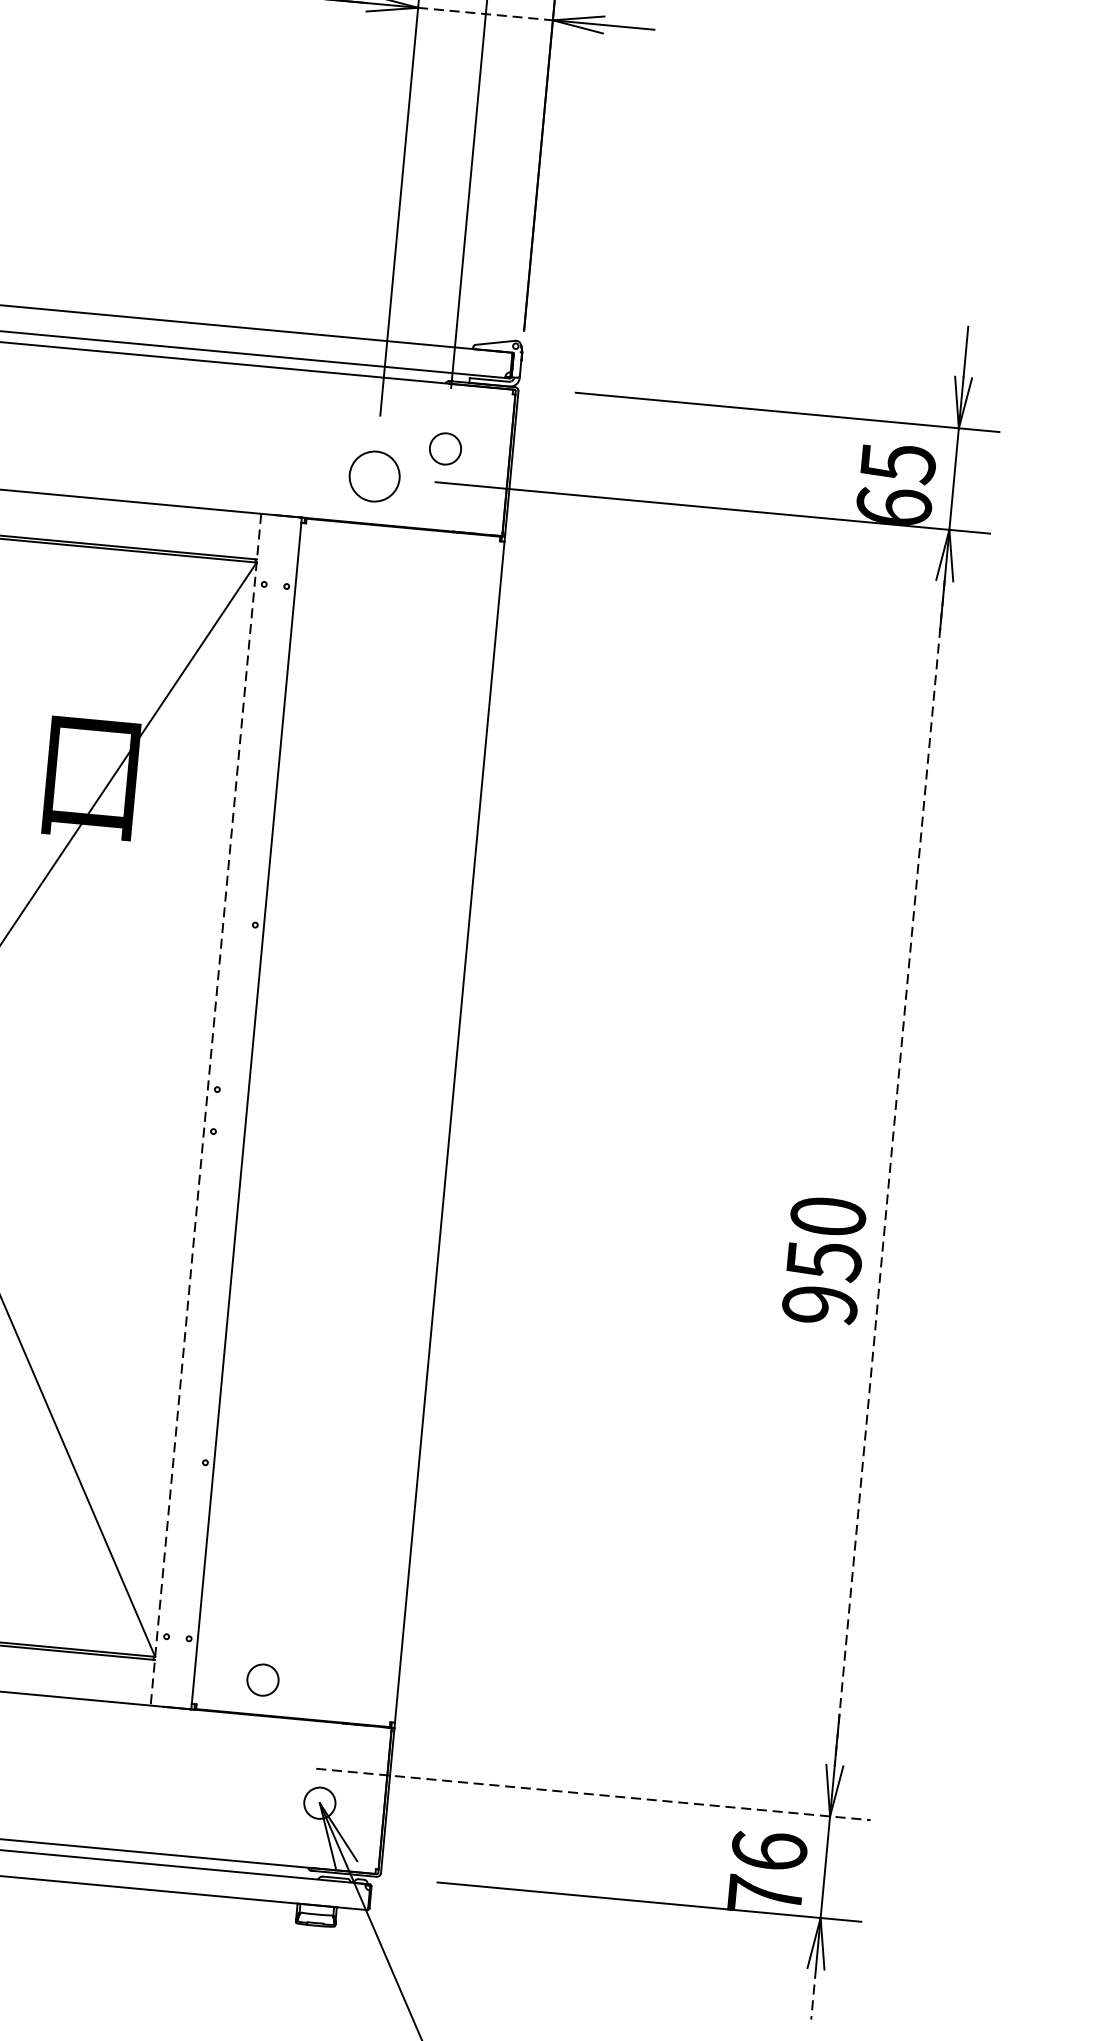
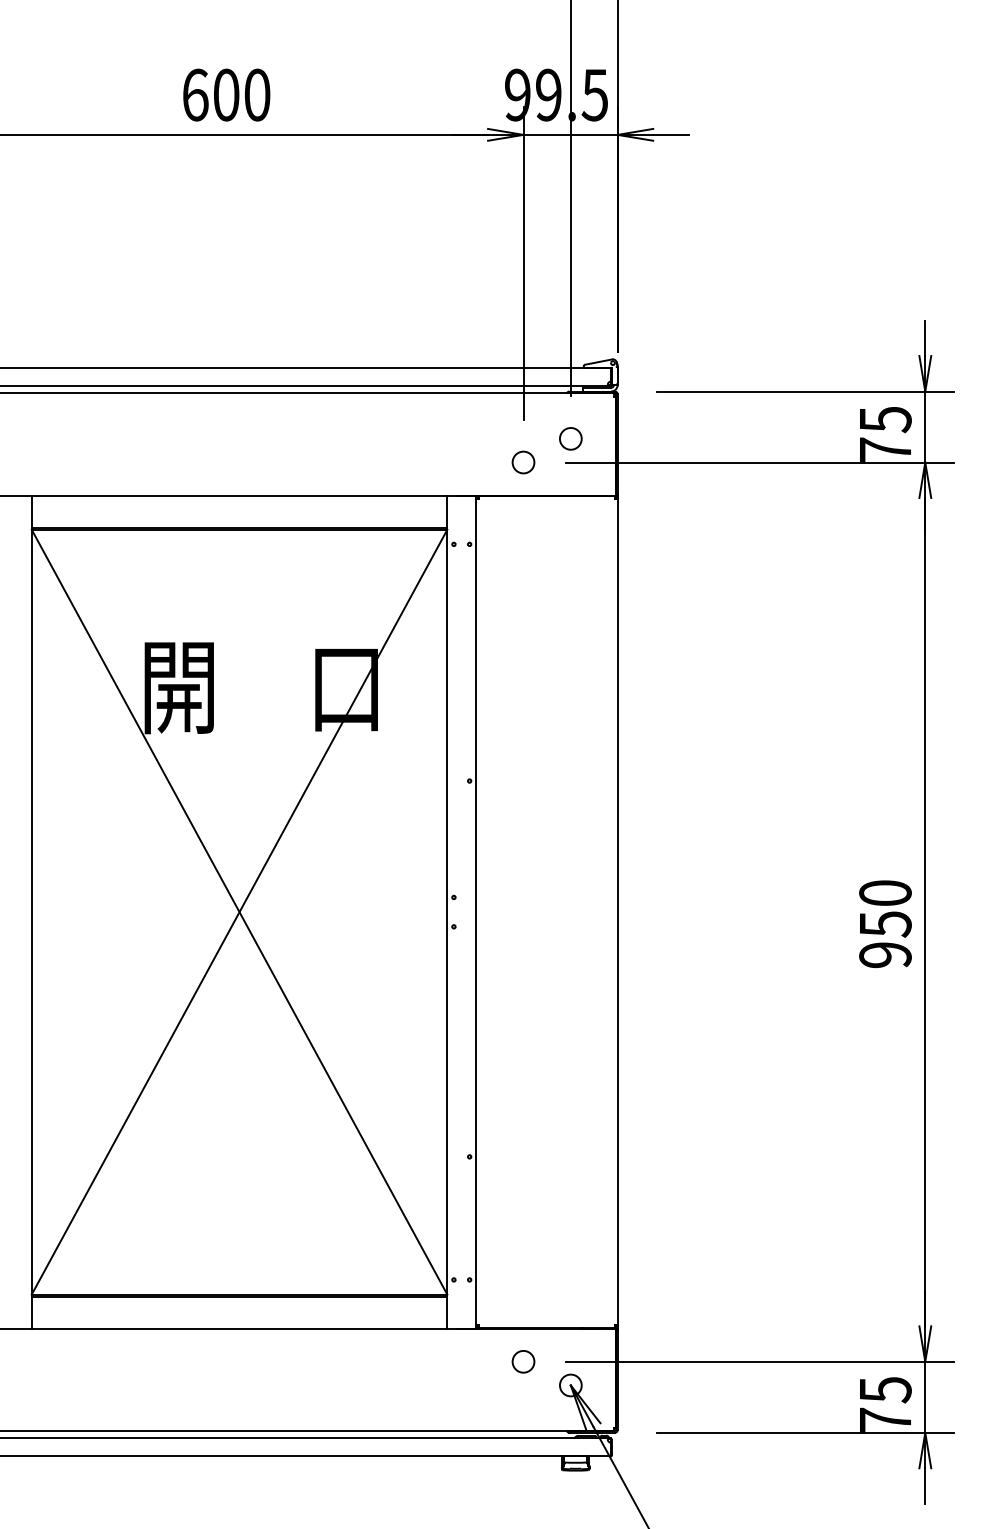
line: (486, 13) -> (571, 134), dashed -> solid
circle: (374, 476) -> (523, 462), size x0.62
text: (894, 505) -> (885, 449), 65 -> 75
line: (206, 1110) -> (447, 912), dashed -> solid
line: (890, 1173) -> (925, 912), dashed -> solid
text: (824, 1259) -> (885, 923), moved
circle: (263, 1679) -> (523, 1361), moved
line: (592, 1793) -> (759, 1361), dashed -> solid
text: (769, 1850) -> (885, 1389), 76 -> 75
line: (813, 1994) -> (925, 1486), dashed -> solid

